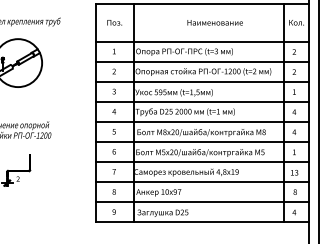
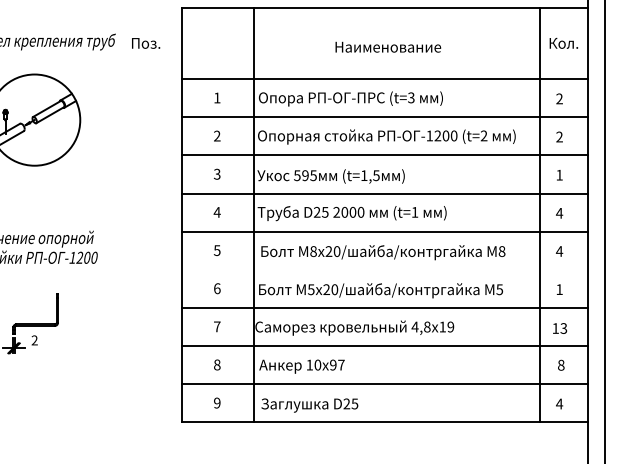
text: (114, 22) -> (145, 42), moved
text: (214, 22) -> (386, 46), moved
line: (202, 141) -> (385, 269), removed

